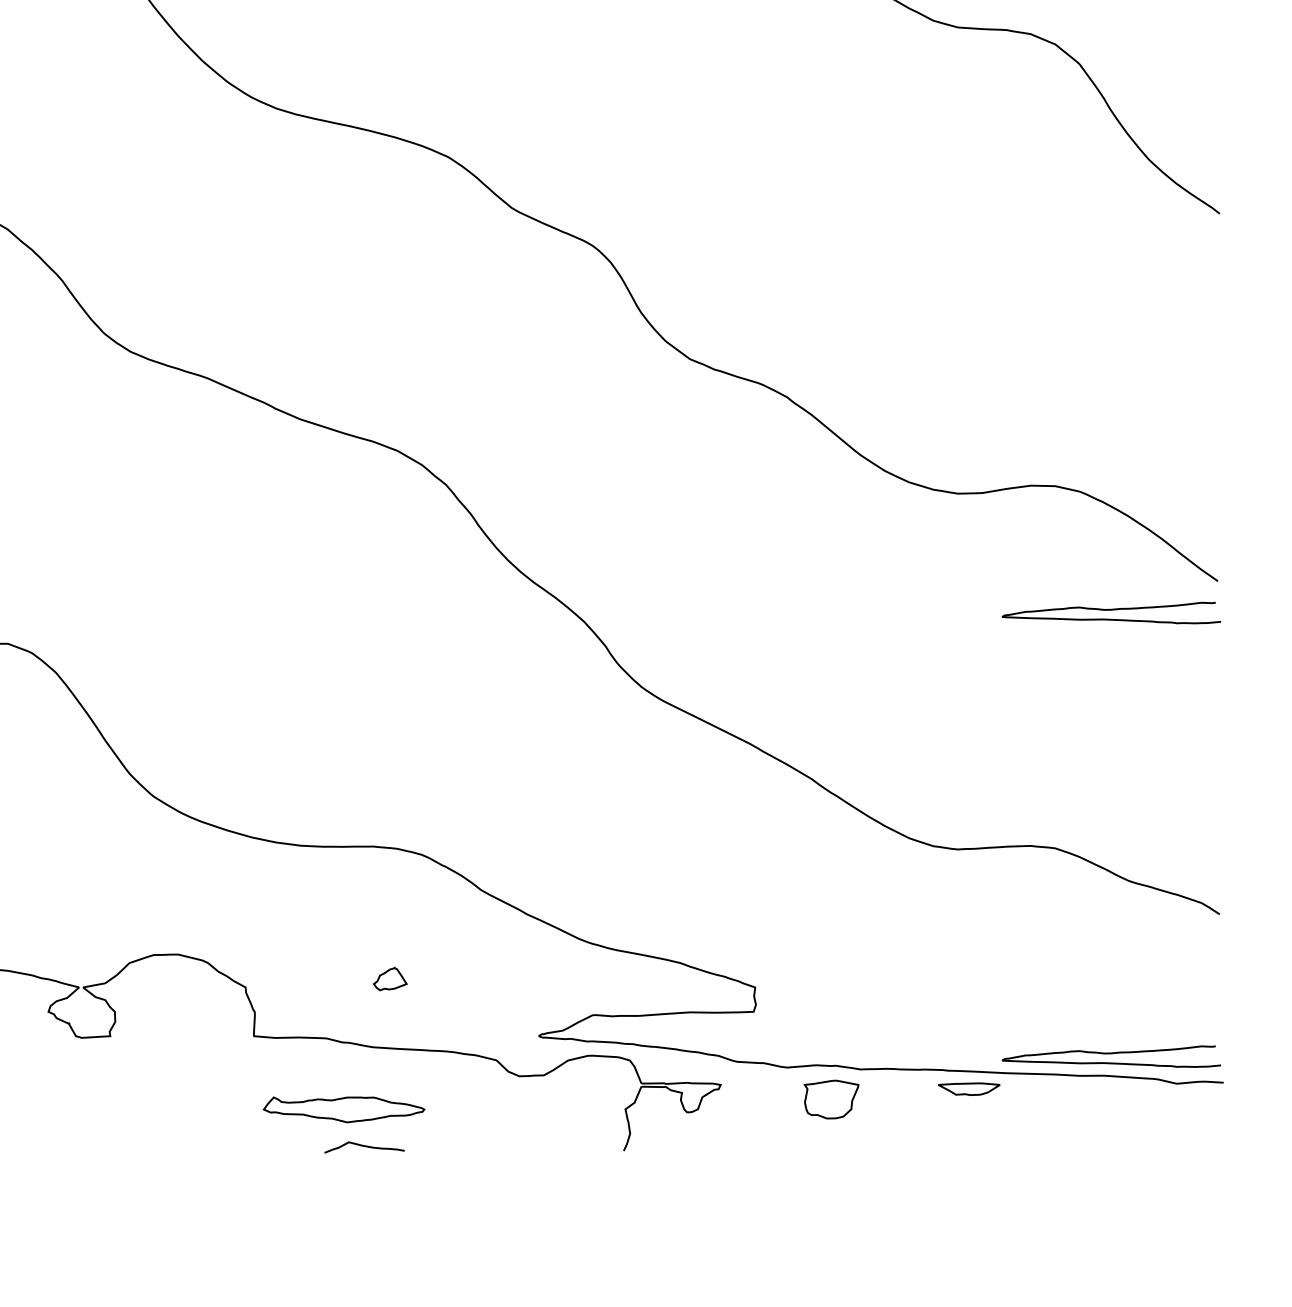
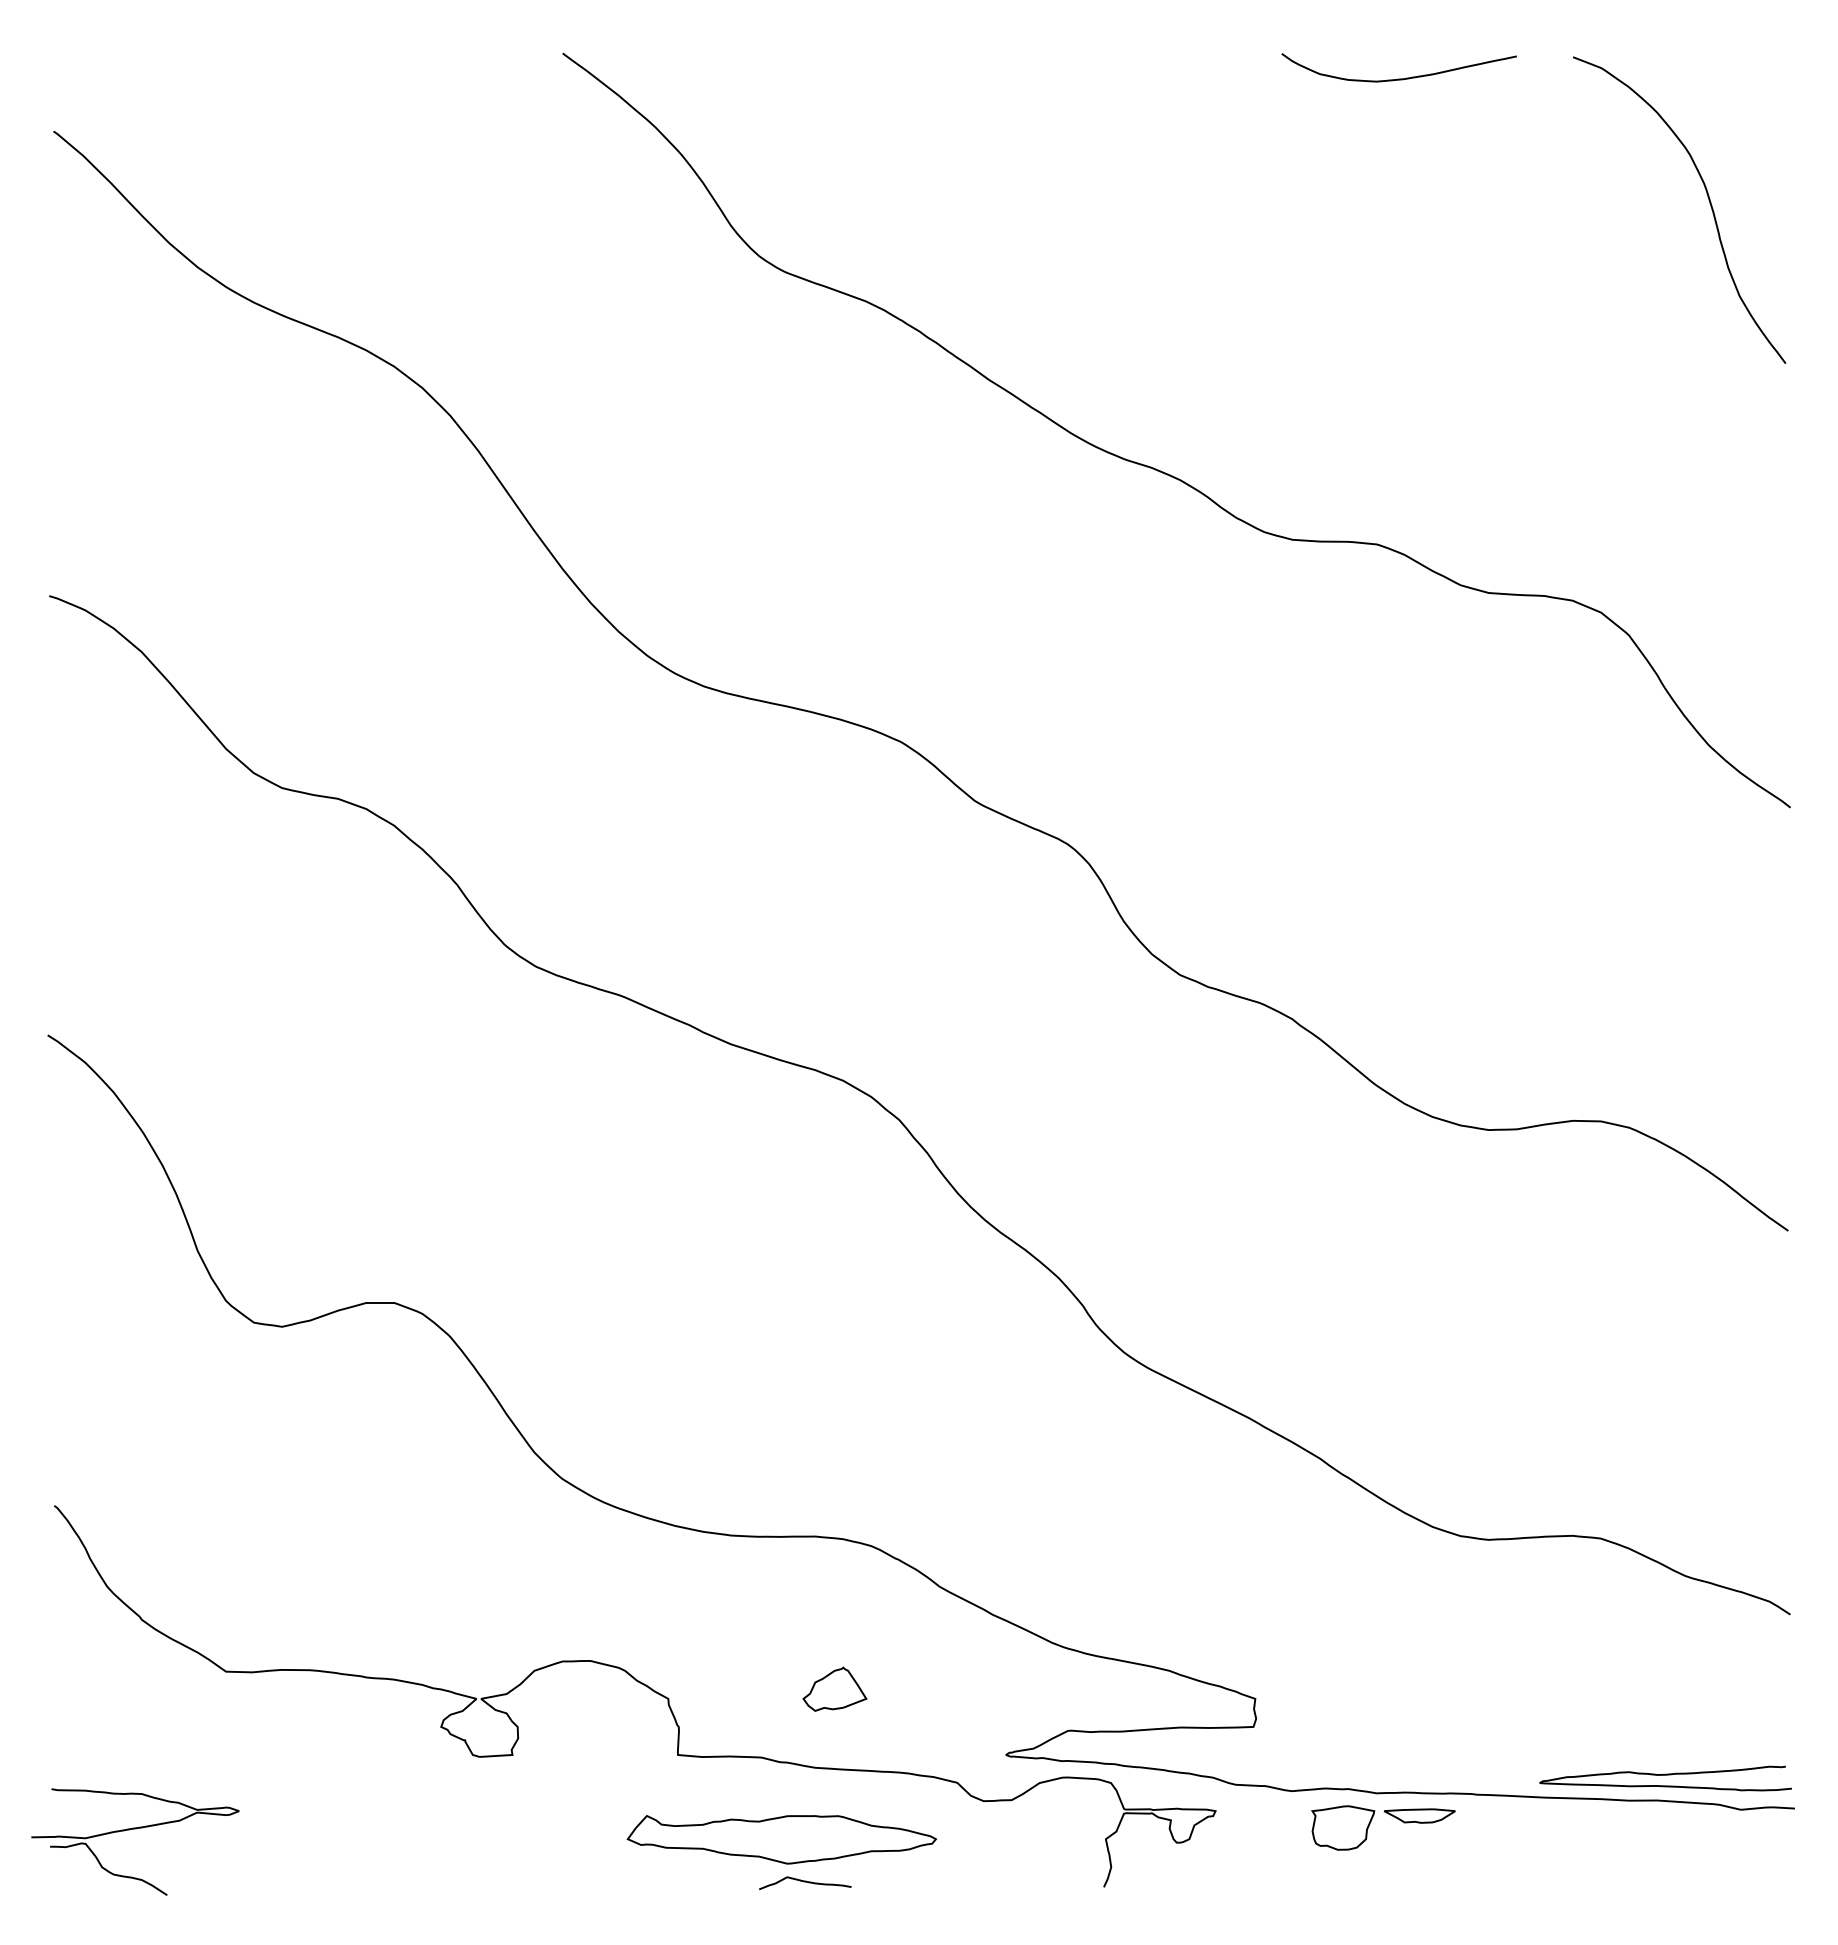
curve: (1111, 610) -> (1665, 1264), removed
part: (389, 978) -> (834, 1688), size x1.67
part: (968, 1088) -> (1419, 1815), moved
part: (343, 1109) -> (781, 1839), size x1.67

